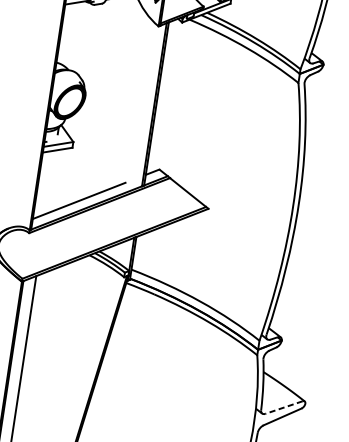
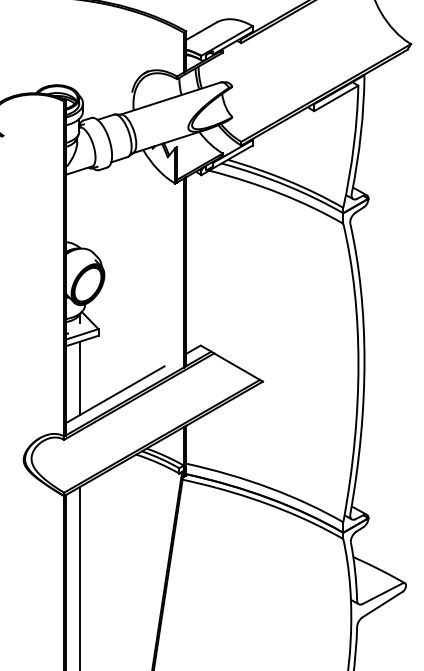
line: (50, 182) -> (79, 378), added
line: (284, 407) -> (382, 593), dashed -> solid

